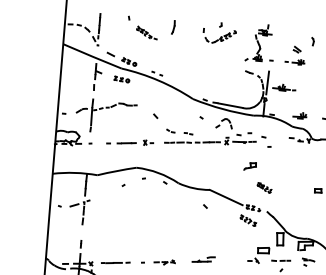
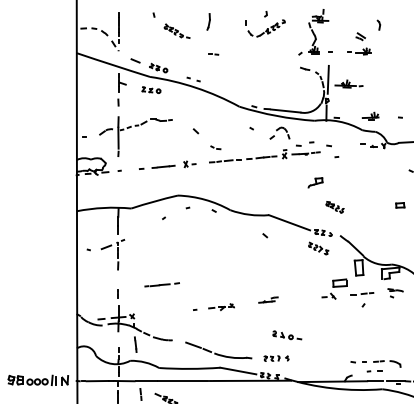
part: (188, 133) -> (213, 54), moved
part: (203, 259) -> (268, 299), size x0.7
line: (115, 262) -> (161, 284), moved

